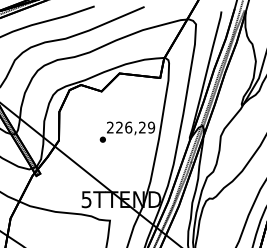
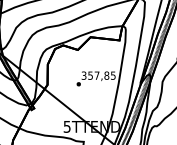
text: (131, 127) -> (99, 75), 226,29 -> 357,85

